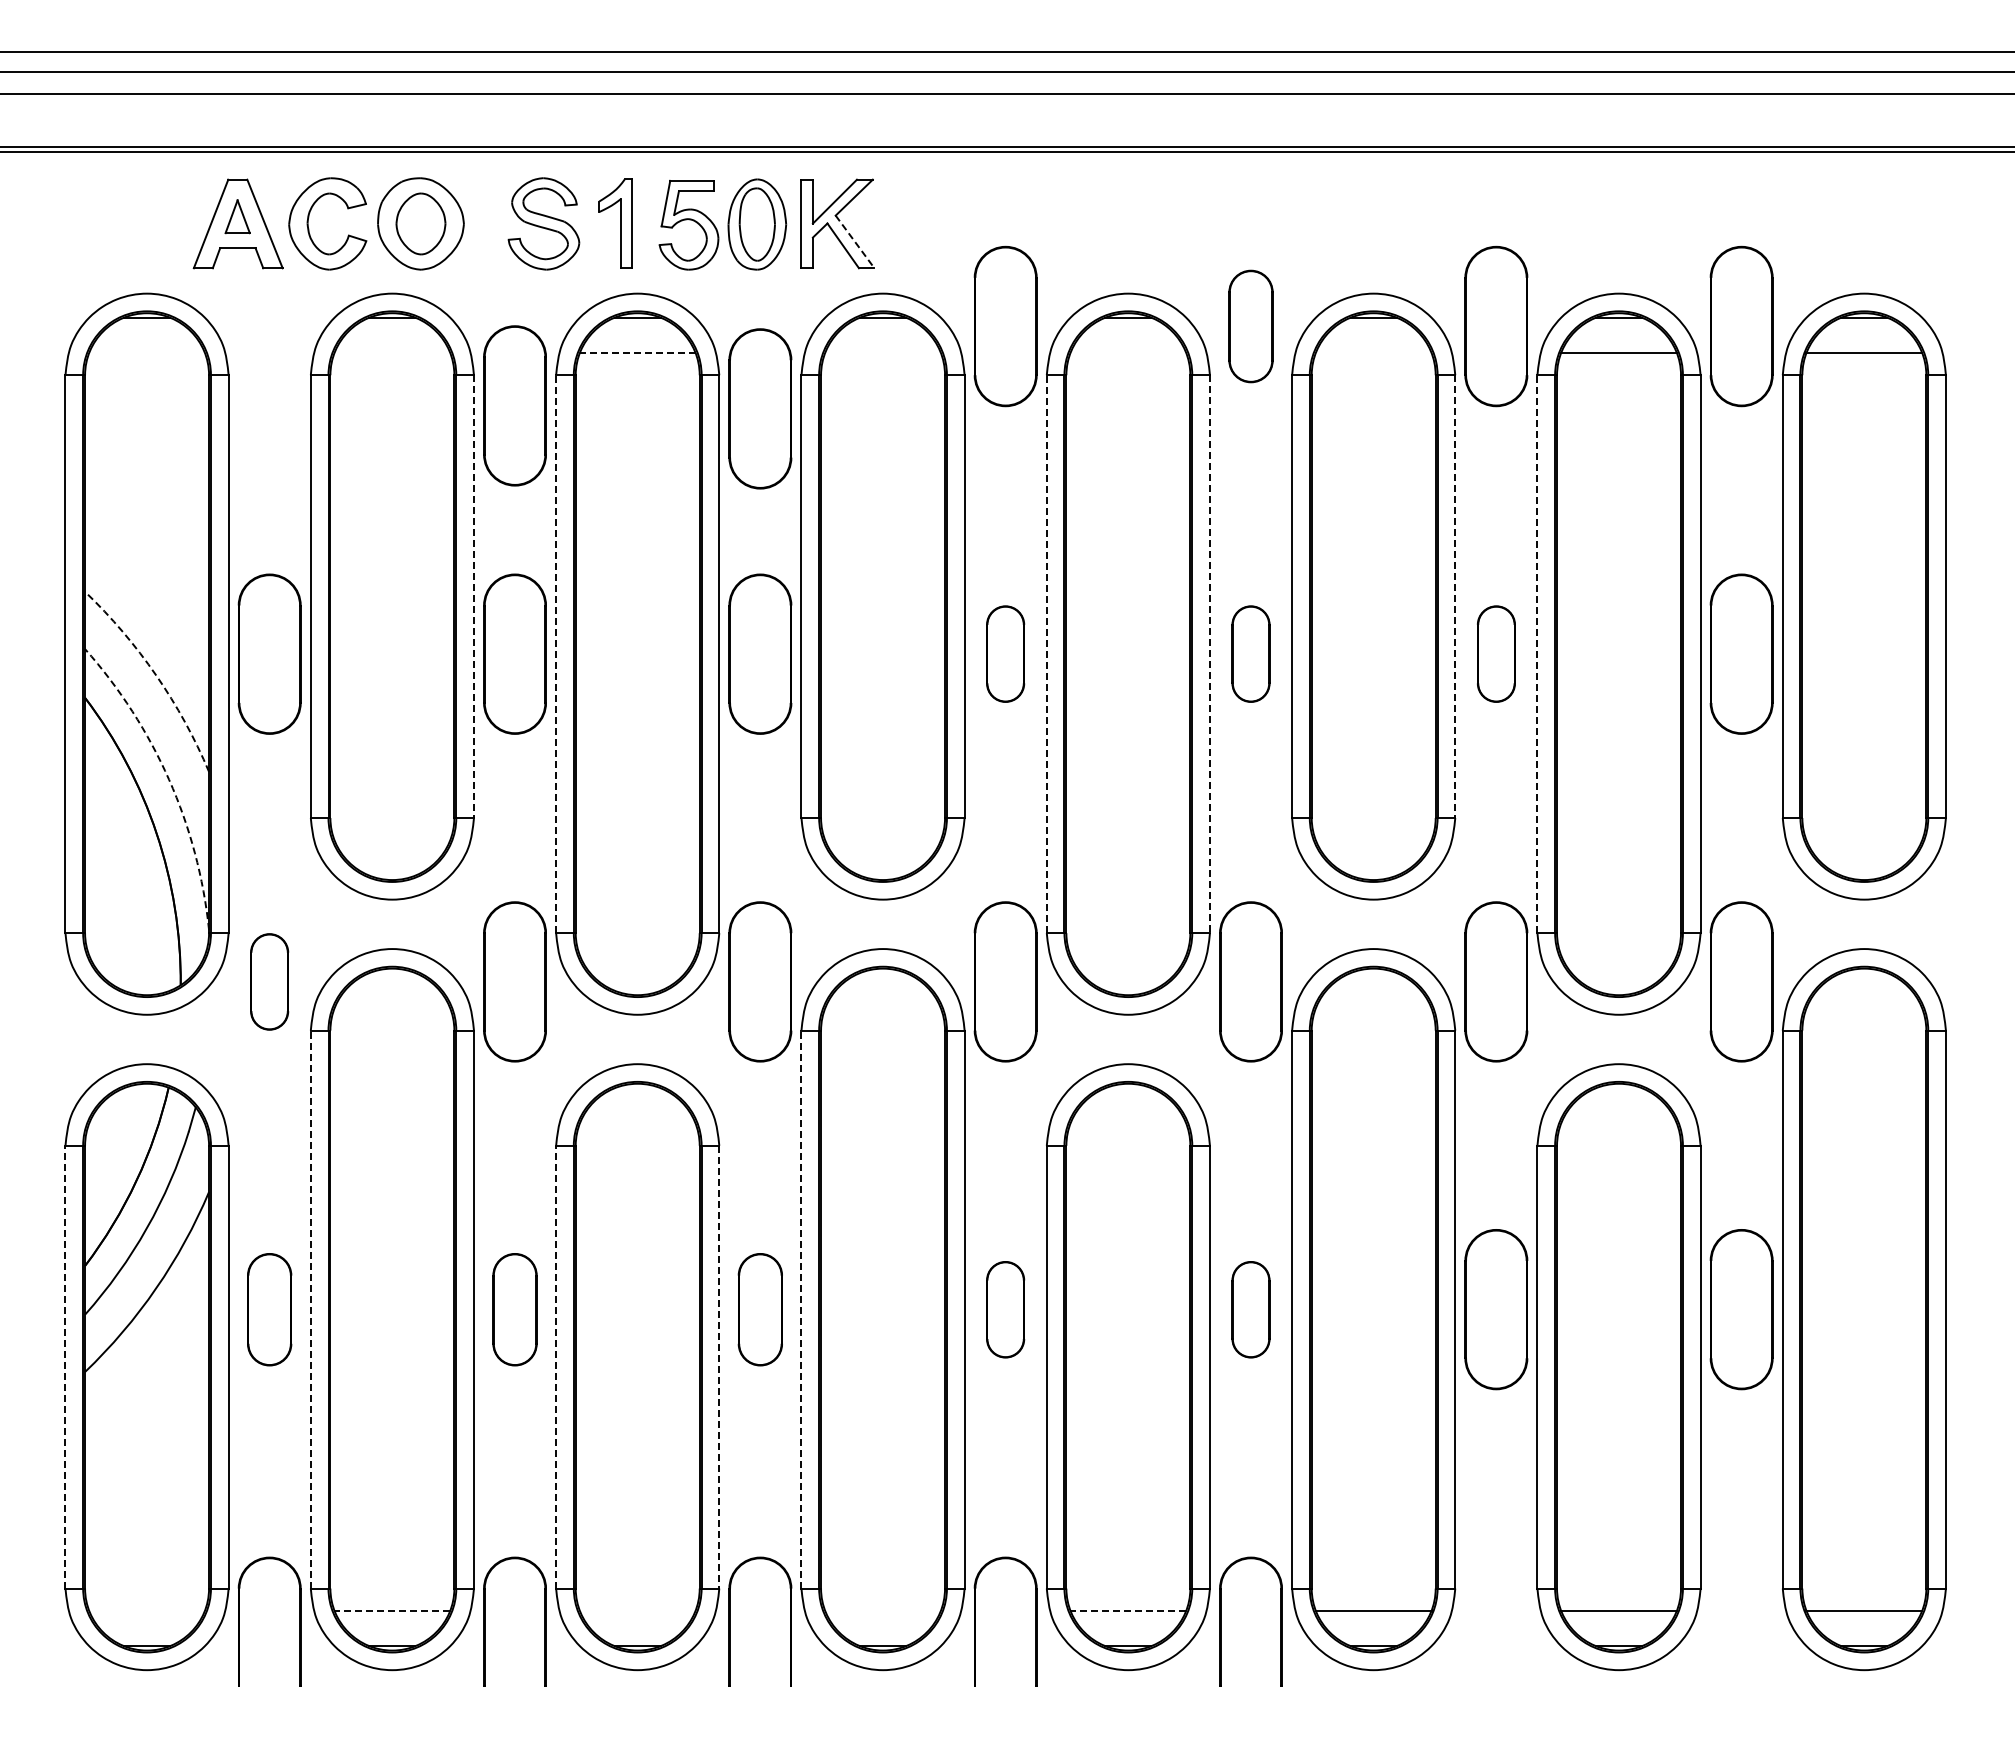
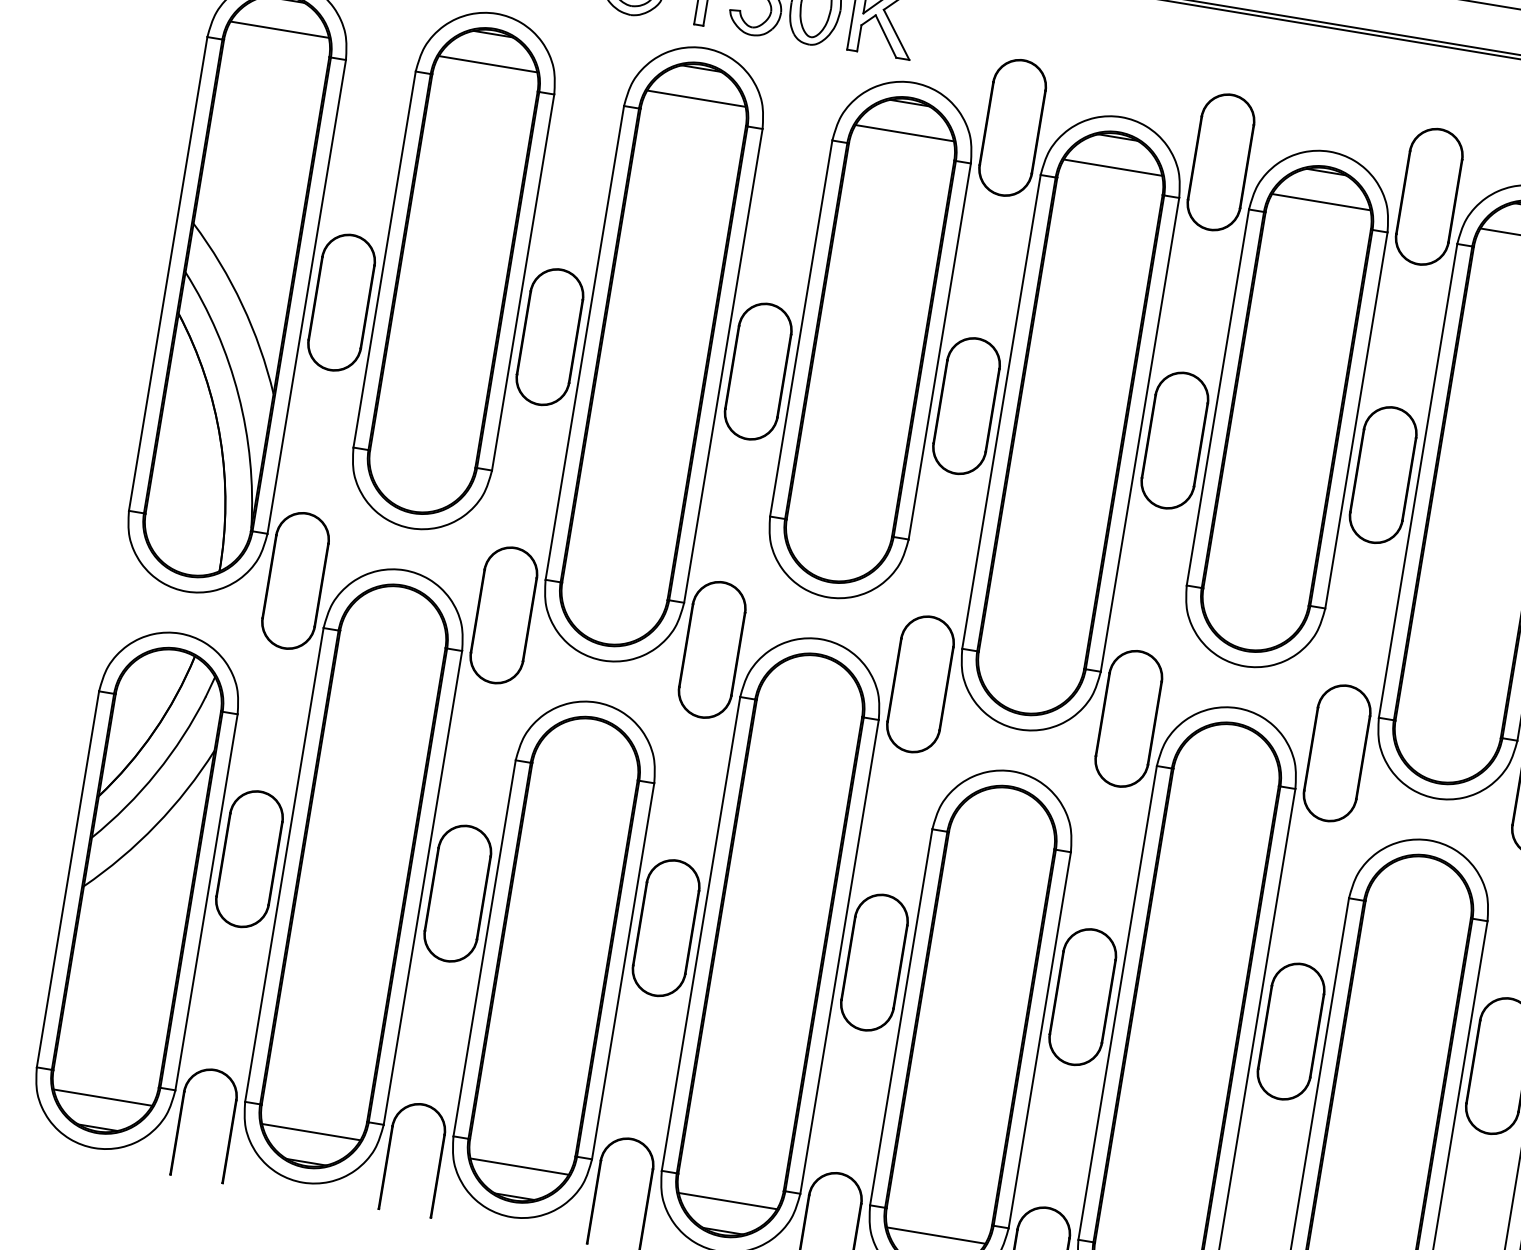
line: (855, 241) -> (897, 34), dashed -> solid
part: (1250, 326) -> (1220, 162), size x1.43
line: (146, 353) -> (279, 30), added
line: (392, 353) -> (488, 64), added
line: (637, 353) -> (696, 99), dashed -> solid
line: (882, 353) -> (904, 133), added
line: (1128, 353) -> (1113, 168), added
line: (1373, 353) -> (1321, 202), added
part: (514, 405) -> (584, 125), removed
part: (760, 408) -> (792, 163), removed
line: (473, 597) -> (522, 283), dashed -> solid
line: (1455, 597) -> (1356, 421), dashed -> solid
part: (1005, 653) -> (966, 405), size x1.67
part: (1250, 653) -> (1174, 439), size x1.67
part: (1496, 653) -> (1383, 474), size x1.67
line: (556, 654) -> (585, 343), dashed -> solid
line: (1046, 654) -> (1001, 412), dashed -> solid
line: (1209, 654) -> (1139, 435), dashed -> solid
line: (1537, 654) -> (1418, 481), dashed -> solid
arc: (156, 675) -> (242, 304), dashed -> solid
arc: (169, 779) -> (238, 394), dashed -> solid
part: (269, 981) -> (295, 580), size x1.67
part: (269, 1309) -> (249, 859), size x1.43
line: (310, 1309) -> (284, 864), dashed -> solid
part: (514, 1309) -> (457, 893), size x1.43
part: (760, 1309) -> (666, 928), size x1.43
line: (801, 1309) -> (701, 933), dashed -> solid
part: (1005, 1309) -> (874, 962), size x1.67
part: (1250, 1309) -> (1082, 996), size x1.67
line: (65, 1366) -> (68, 878), dashed -> solid
line: (556, 1366) -> (485, 947), dashed -> solid
line: (719, 1367) -> (623, 971), dashed -> solid
line: (146, 1610) -> (102, 1097), added
line: (392, 1610) -> (311, 1131), dashed -> solid
line: (637, 1610) -> (519, 1166), added
line: (882, 1610) -> (727, 1200), added
line: (1128, 1610) -> (936, 1235), dashed -> solid

